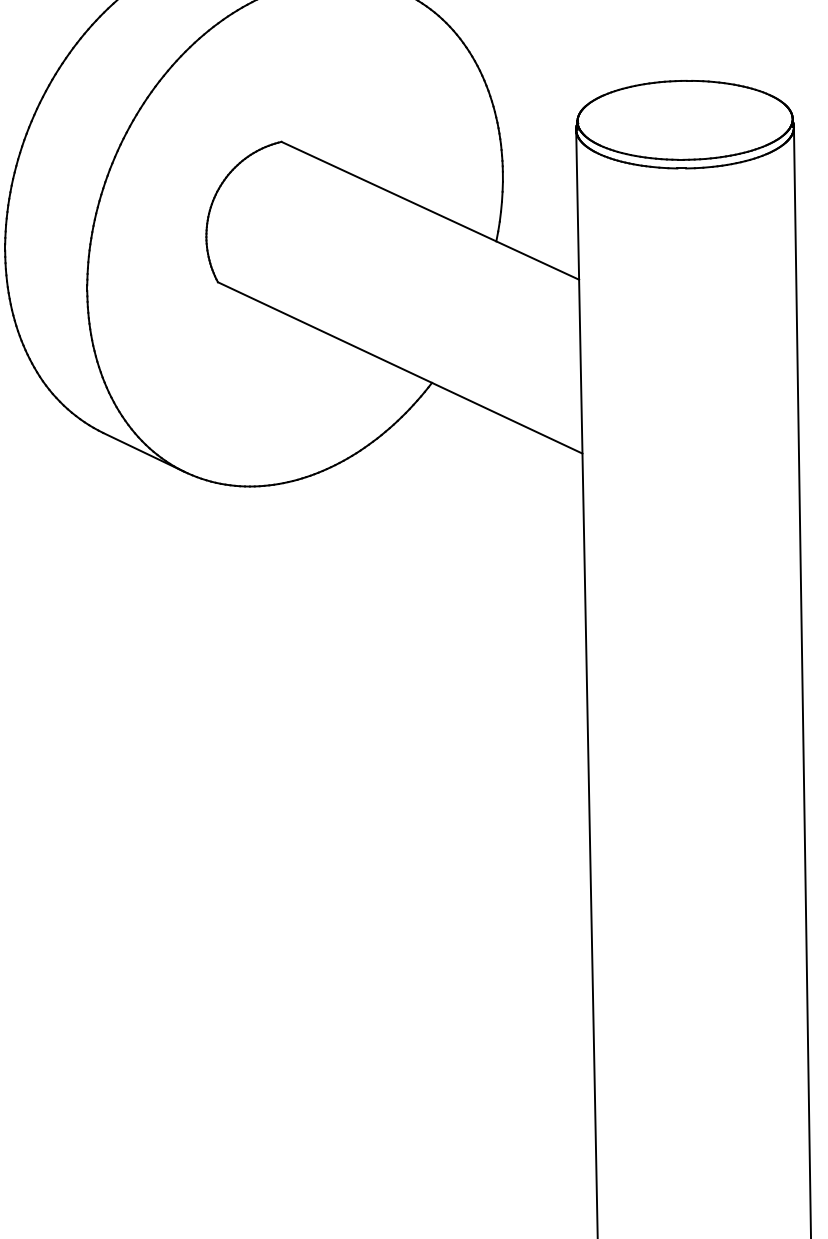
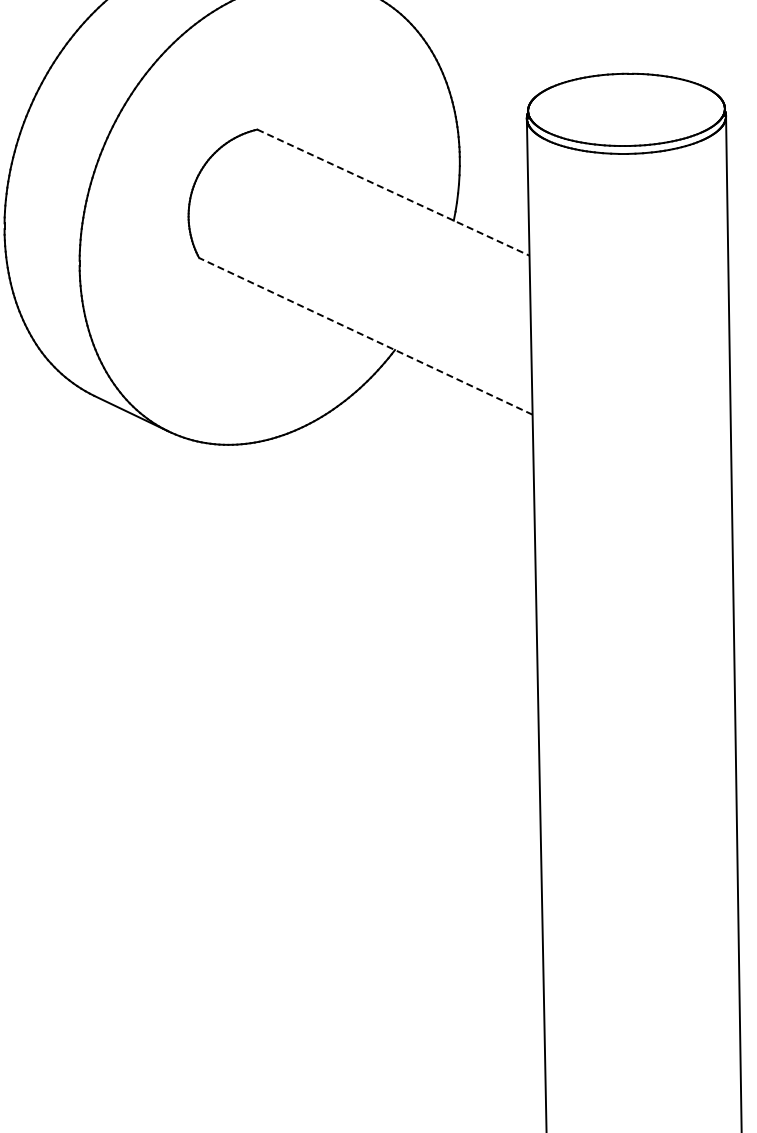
line: (430, 210) -> (393, 192), solid -> dashed
line: (399, 368) -> (365, 336), solid -> dashed

